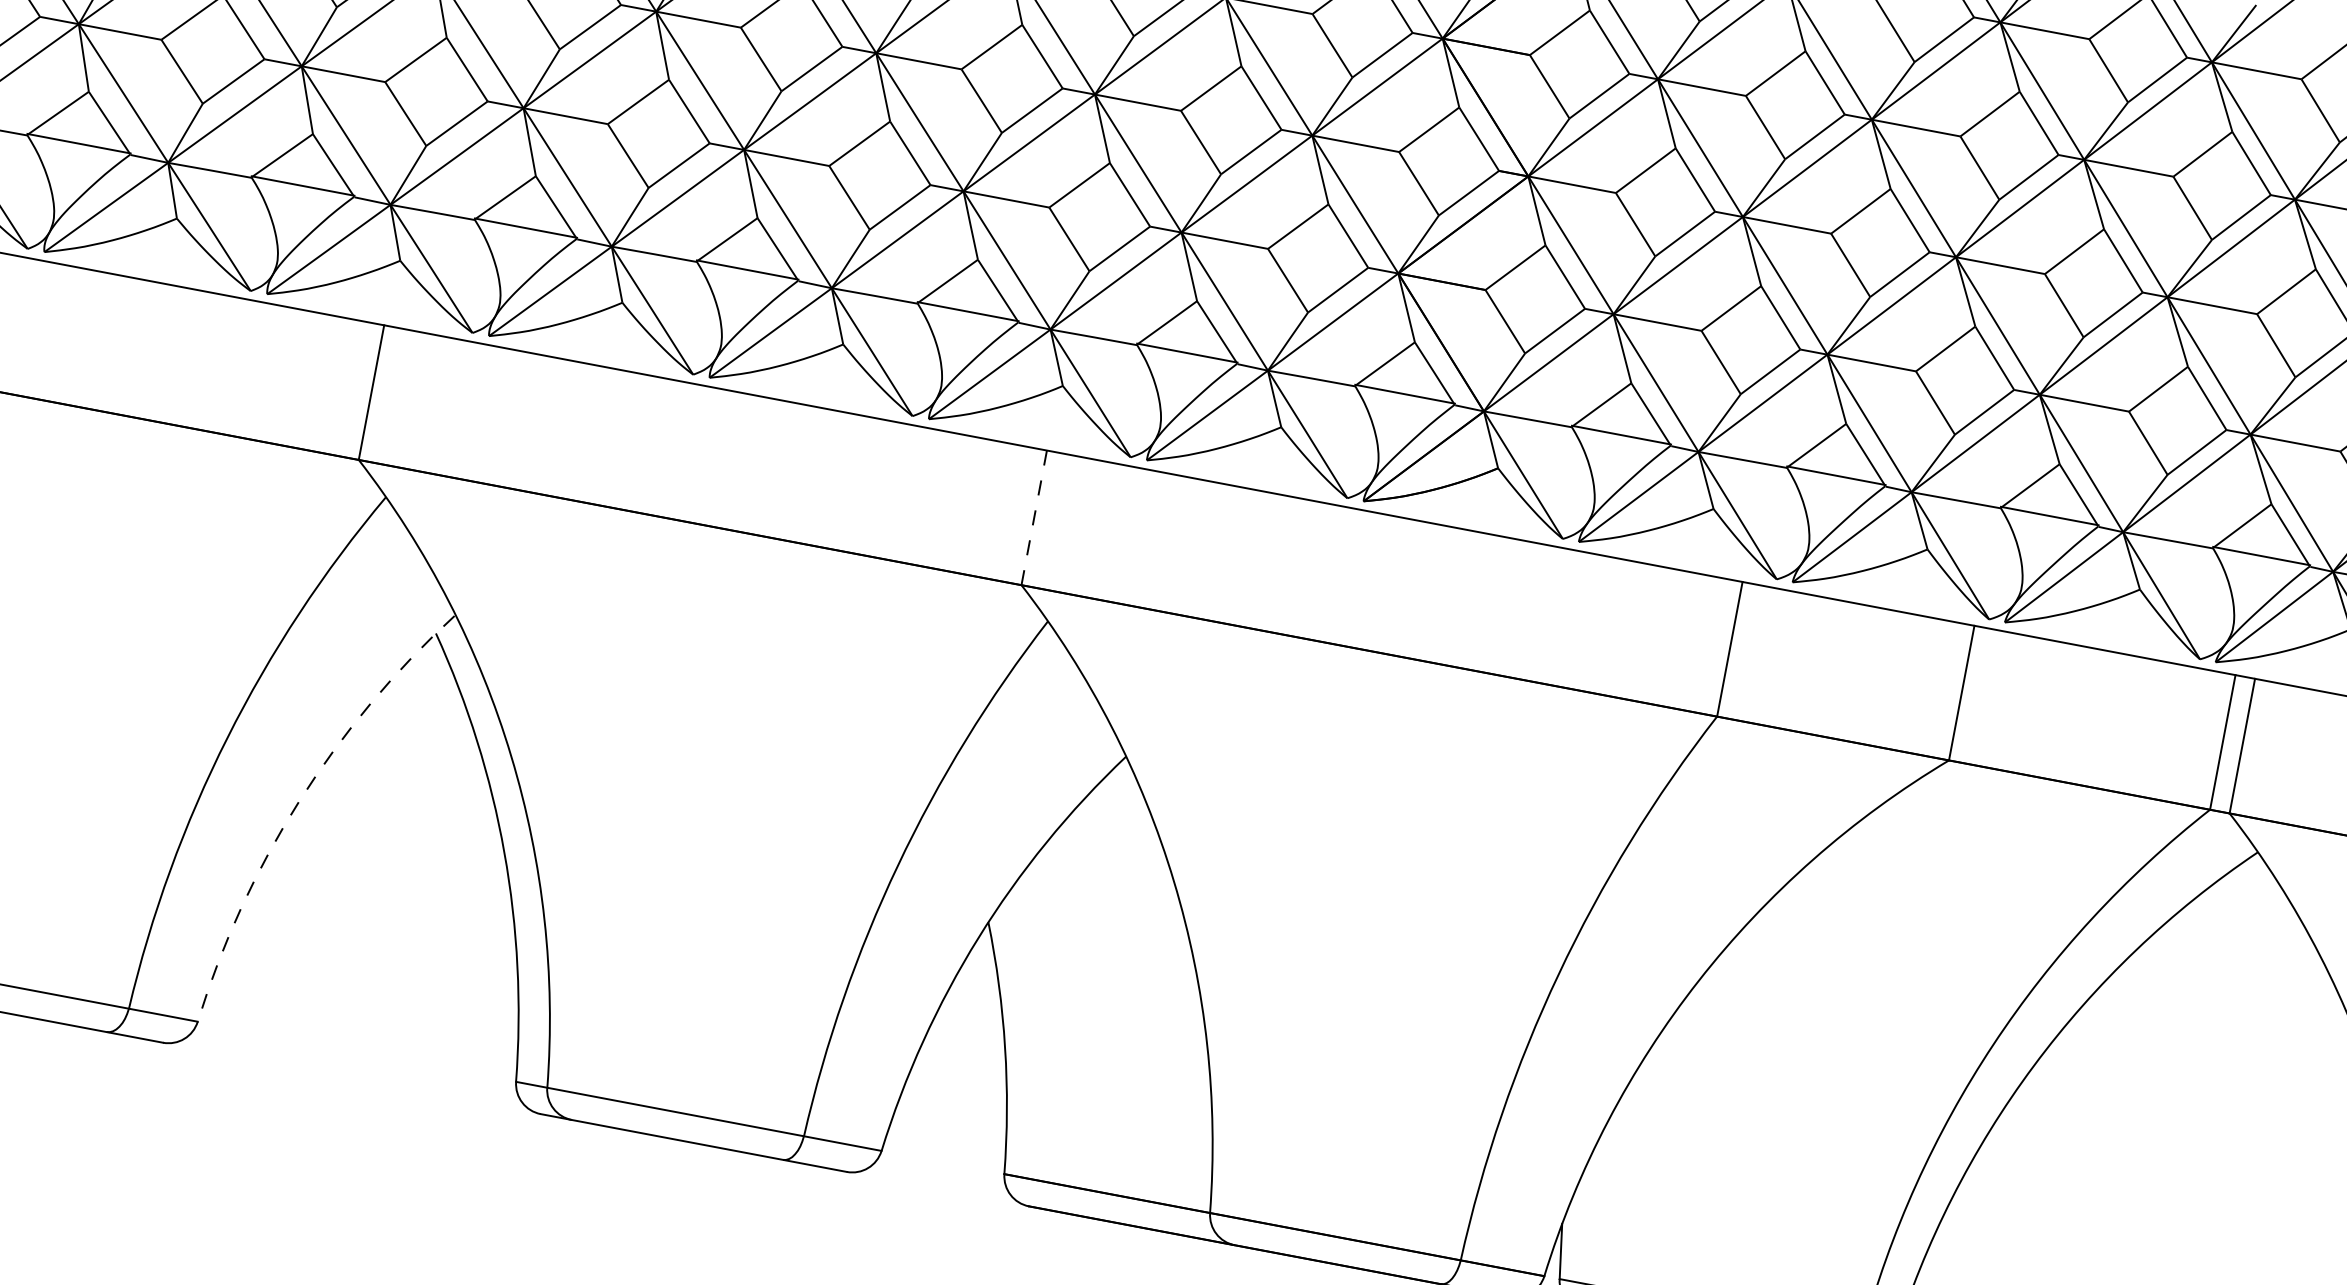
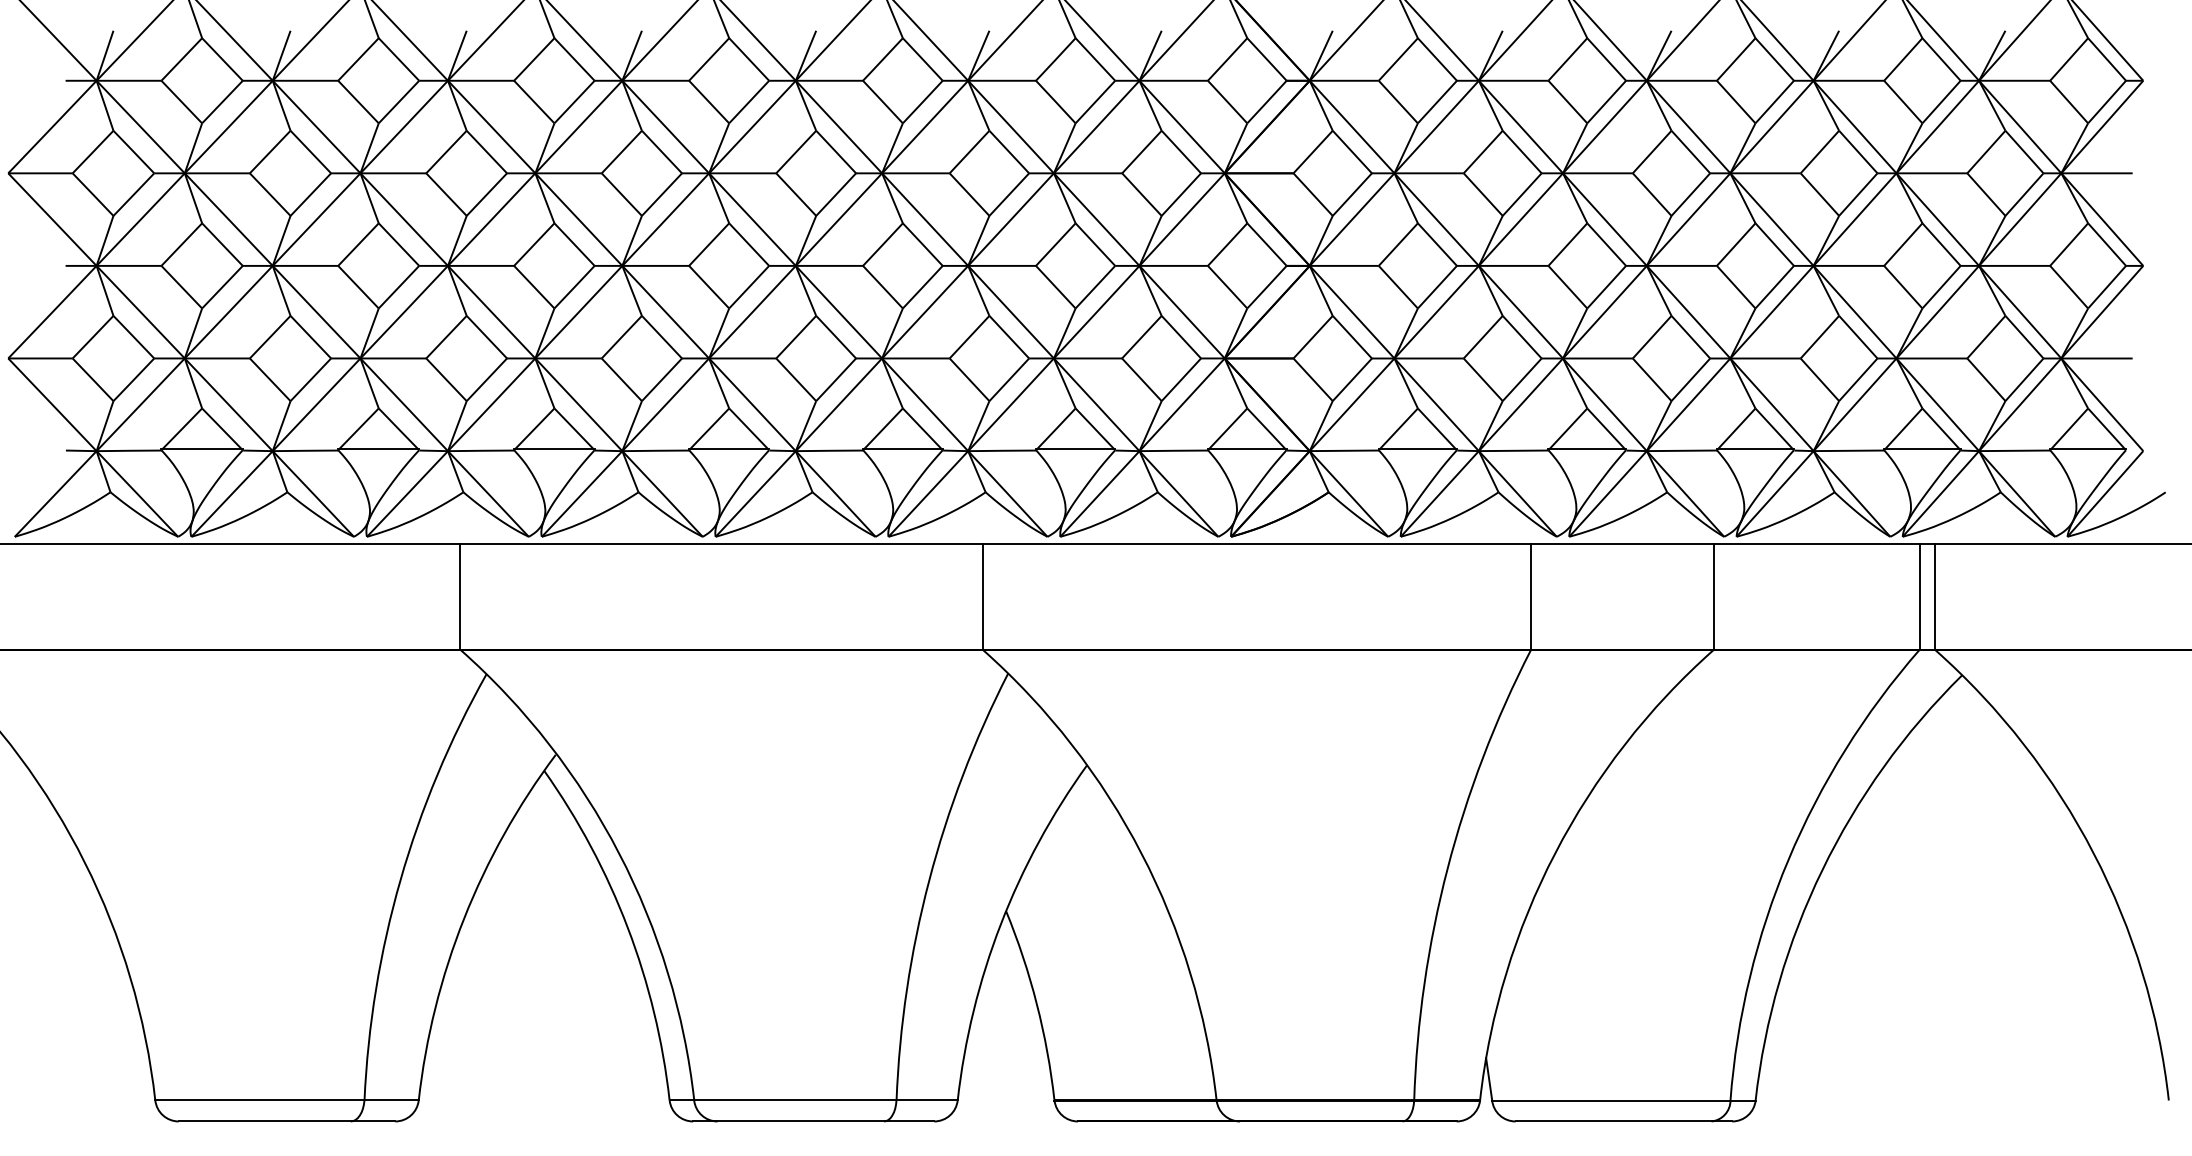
line: (1033, 518) -> (982, 597), dashed -> solid
arc: (299, 801) -> (464, 918), dashed -> solid

